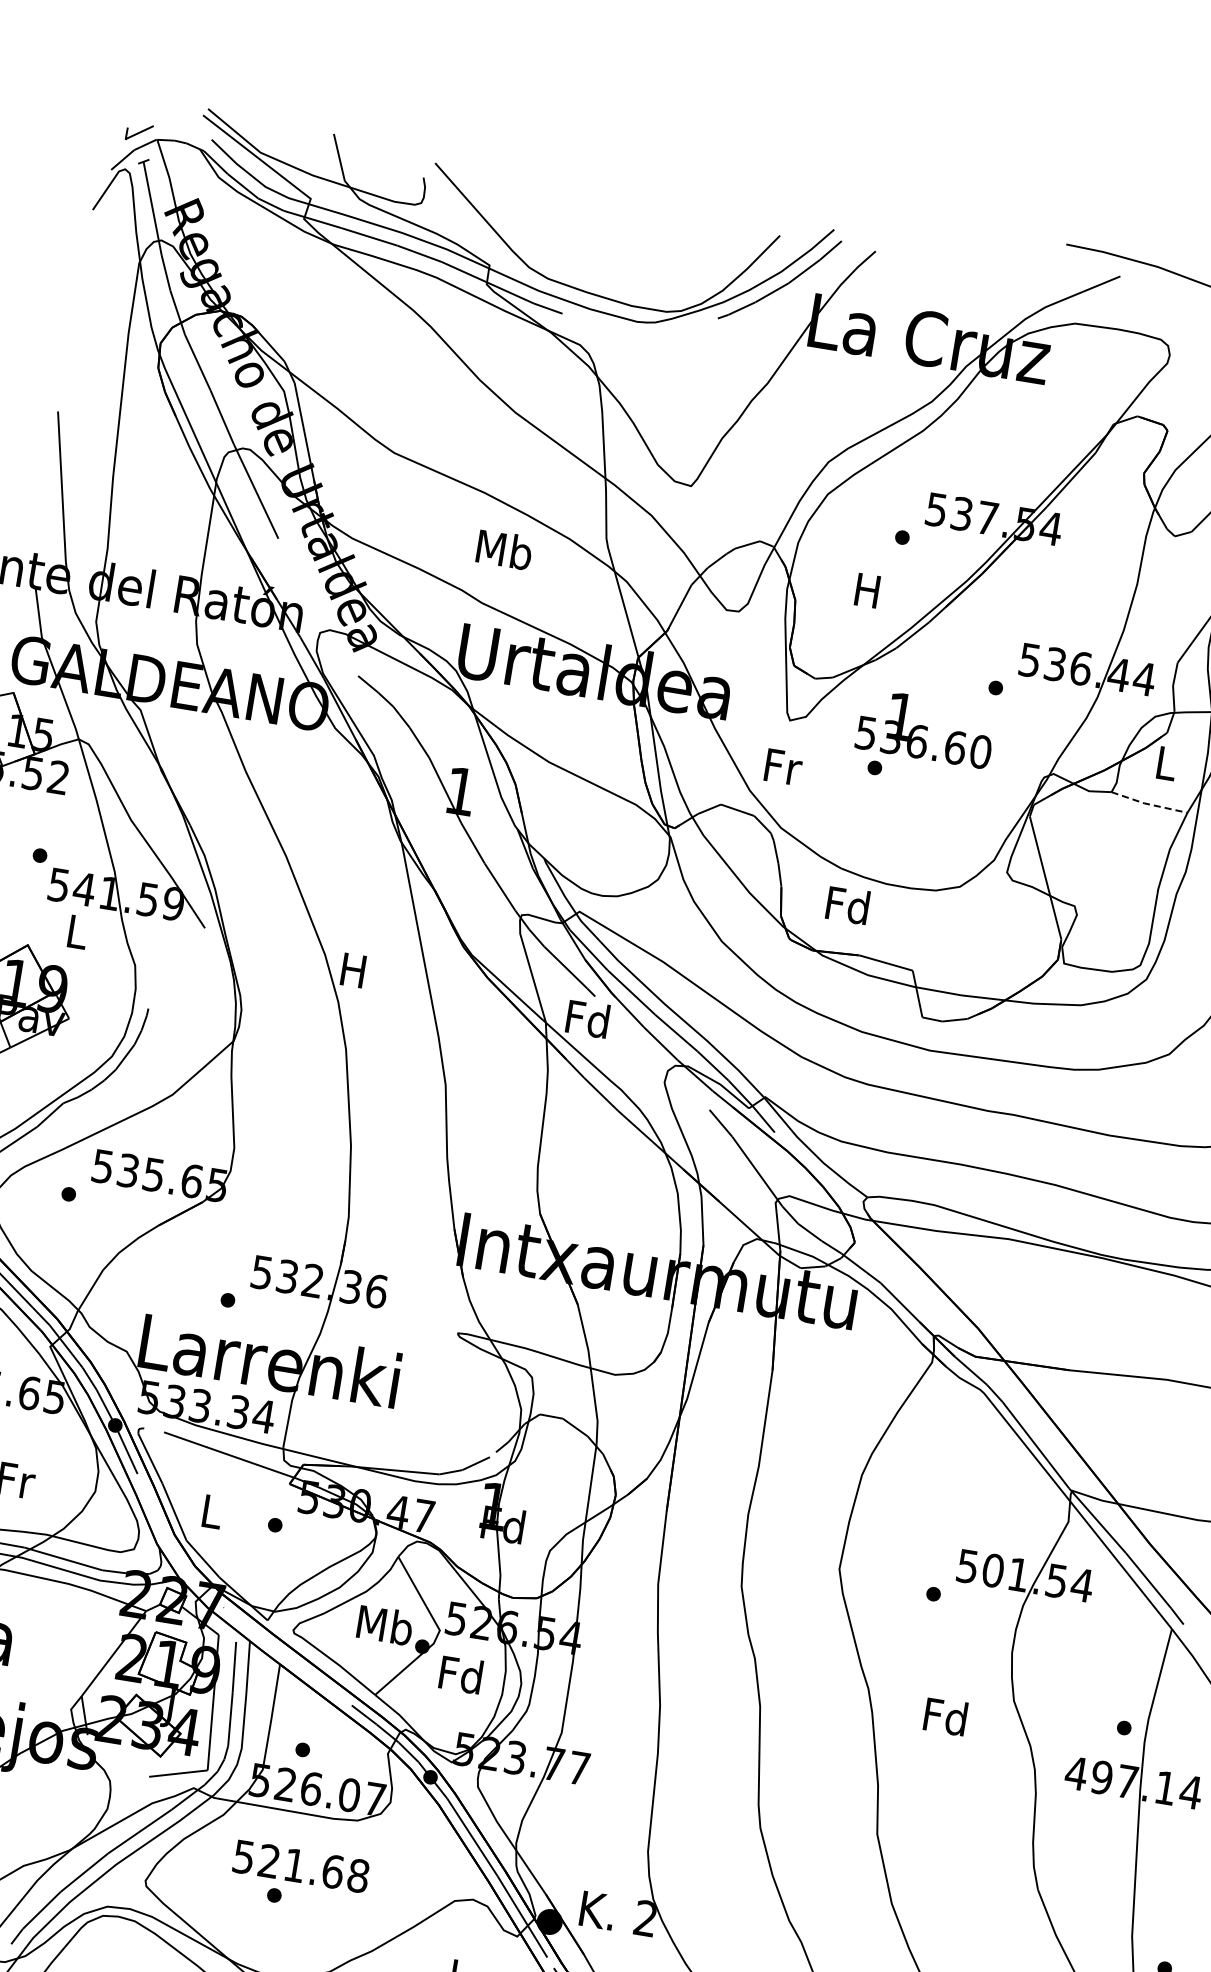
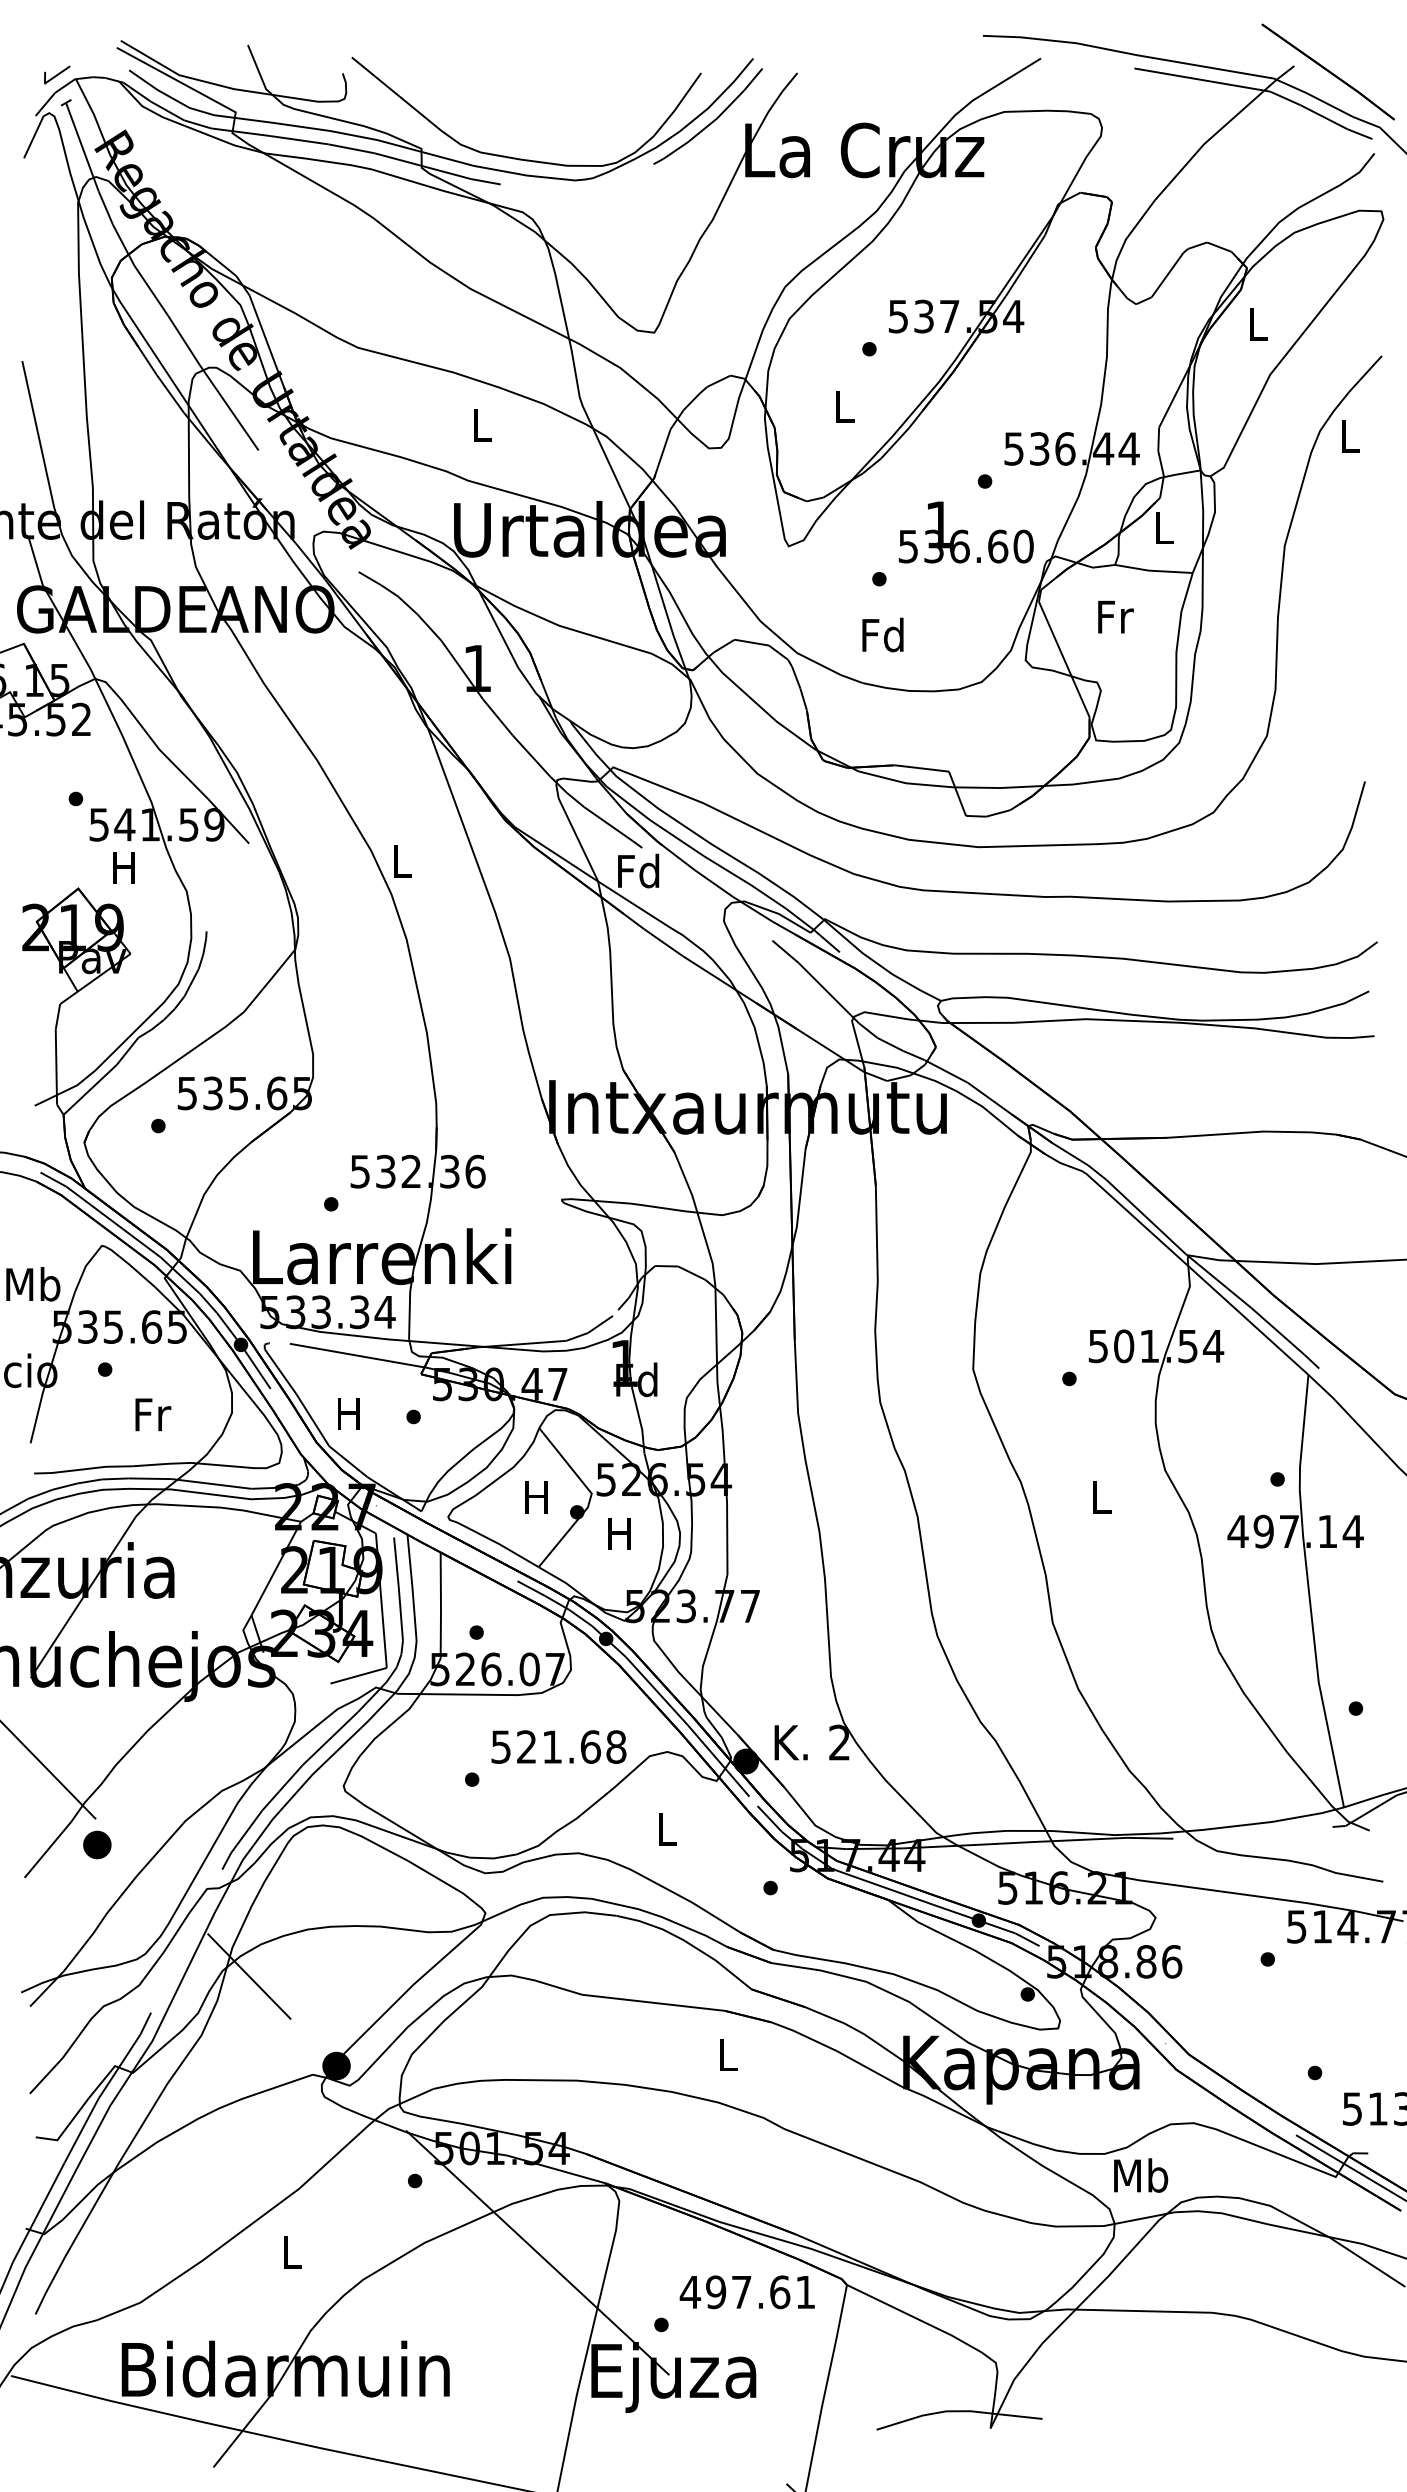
text: (504, 549) -> (481, 424), Mb -> L
text: (867, 590) -> (843, 406), H -> L
text: (925, 728) -> (965, 532), moved
text: (783, 766) -> (1115, 616), moved
line: (1148, 803) -> (1153, 570), dashed -> solid
text: (847, 904) -> (882, 634), moved
text: (76, 931) -> (123, 867), L -> H
text: (352, 970) -> (400, 861), H -> L
text: (211, 1511) -> (348, 1413), L -> H
text: (385, 1625) -> (537, 1497), Mb -> H
text: (460, 1674) -> (619, 1533), Fd -> H
text: (945, 1716) -> (1100, 1496), Fd -> L
text: (300, 1865) -> (558, 1746), moved

